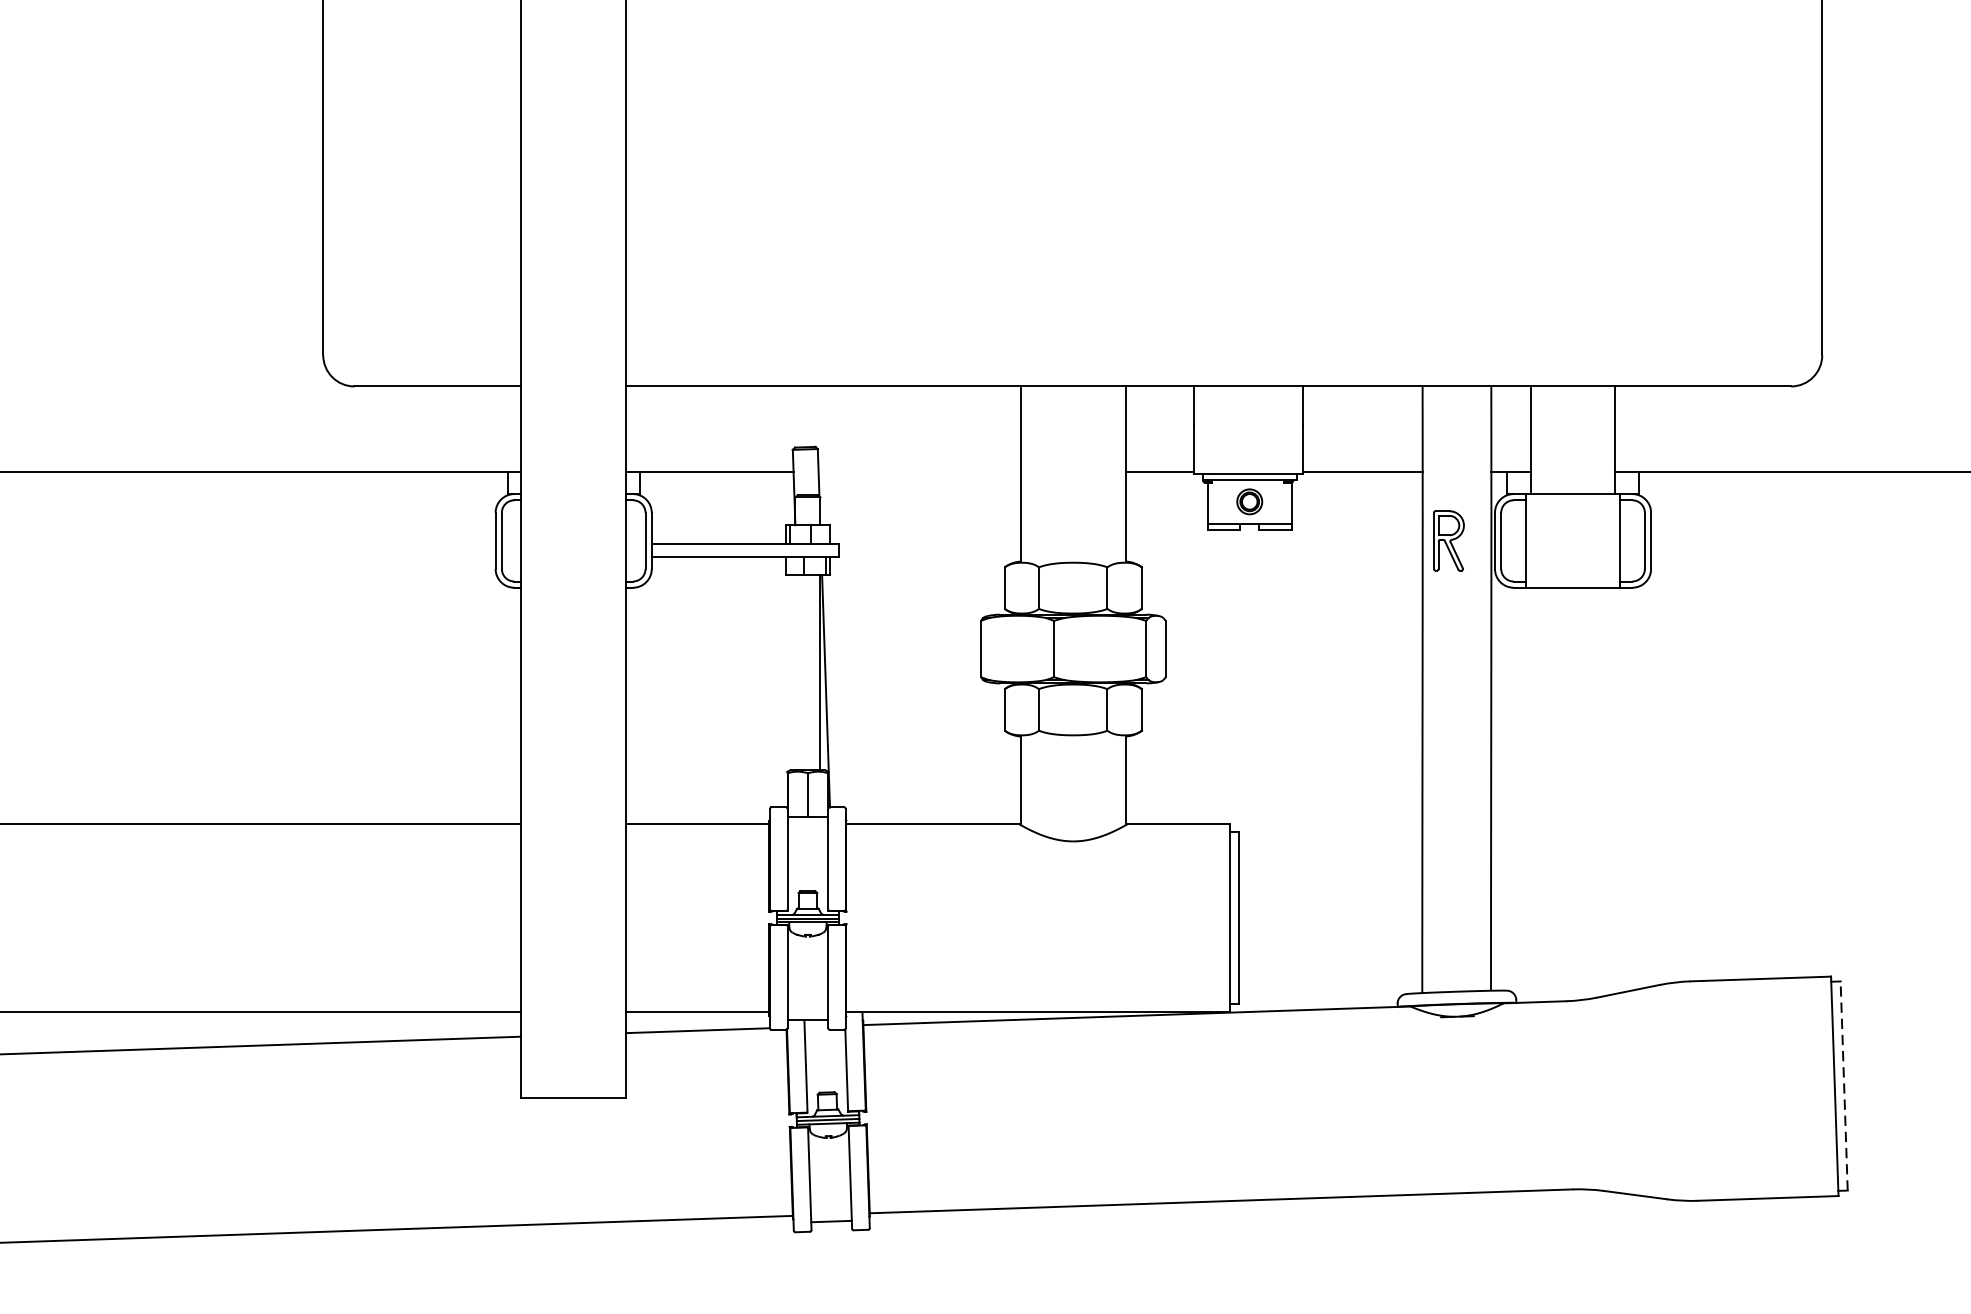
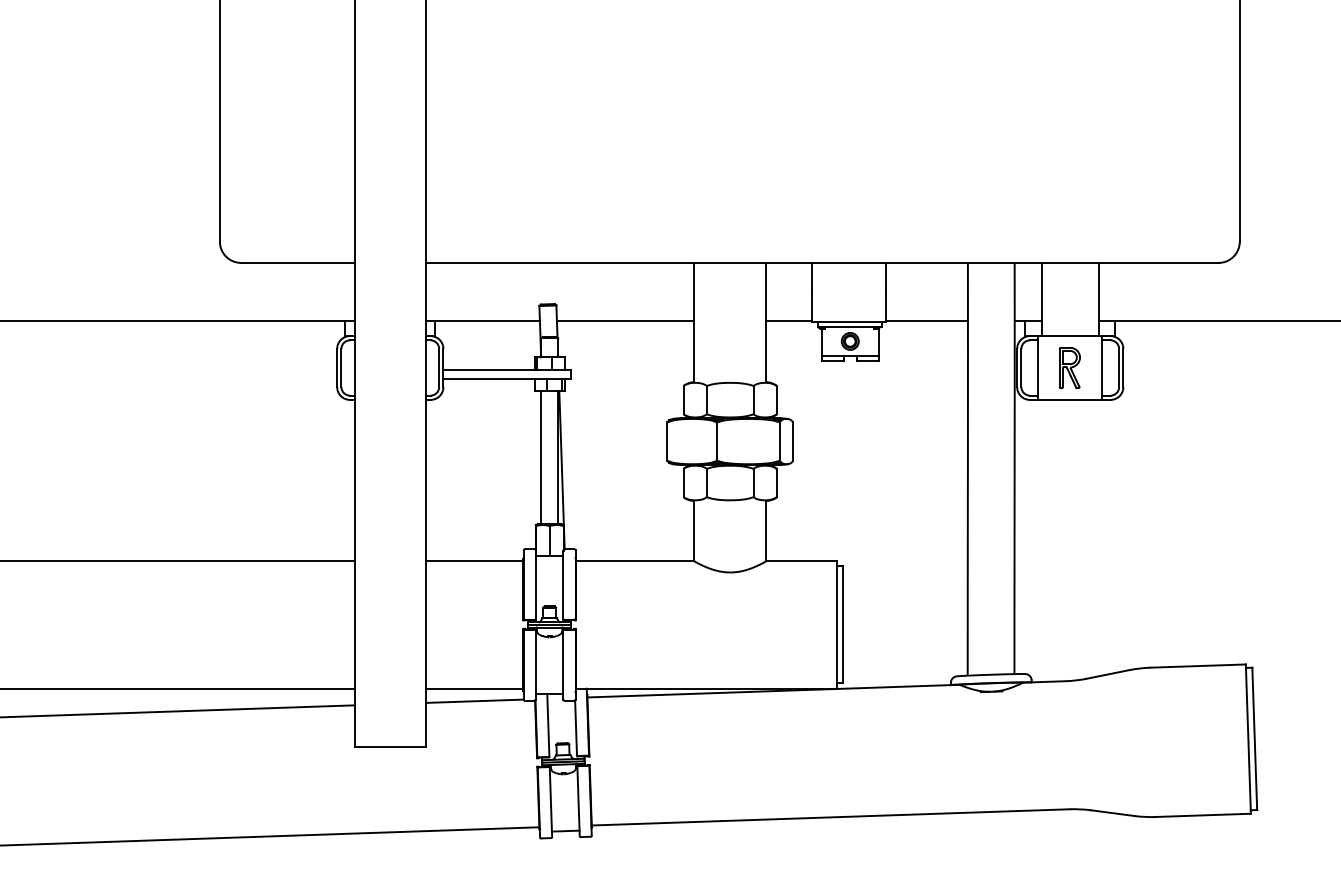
line: (919, 472) -> (625, 321), added
part: (1448, 540) -> (1069, 367), moved
line: (795, 672) -> (541, 457), added
line: (1843, 1085) -> (1254, 738), dashed -> solid

